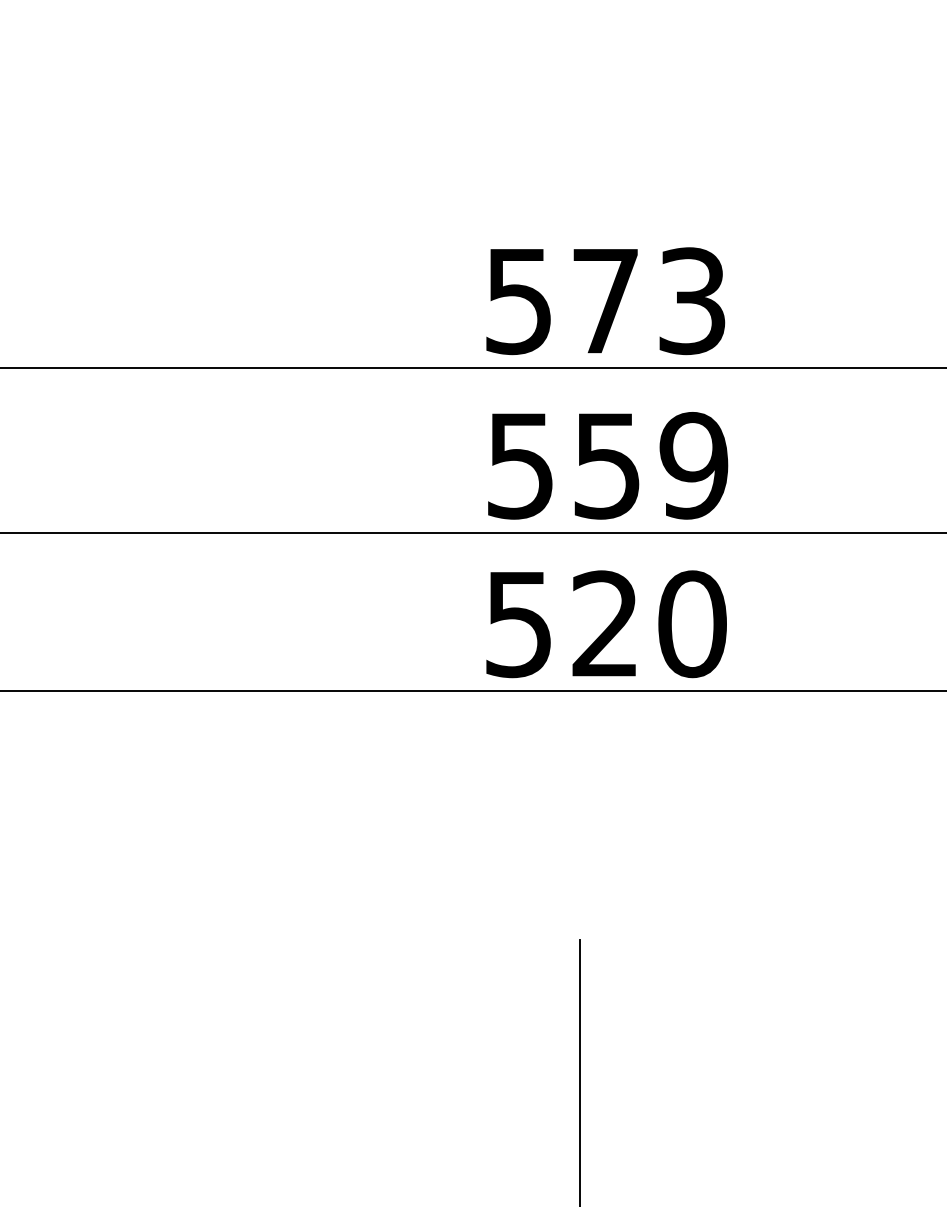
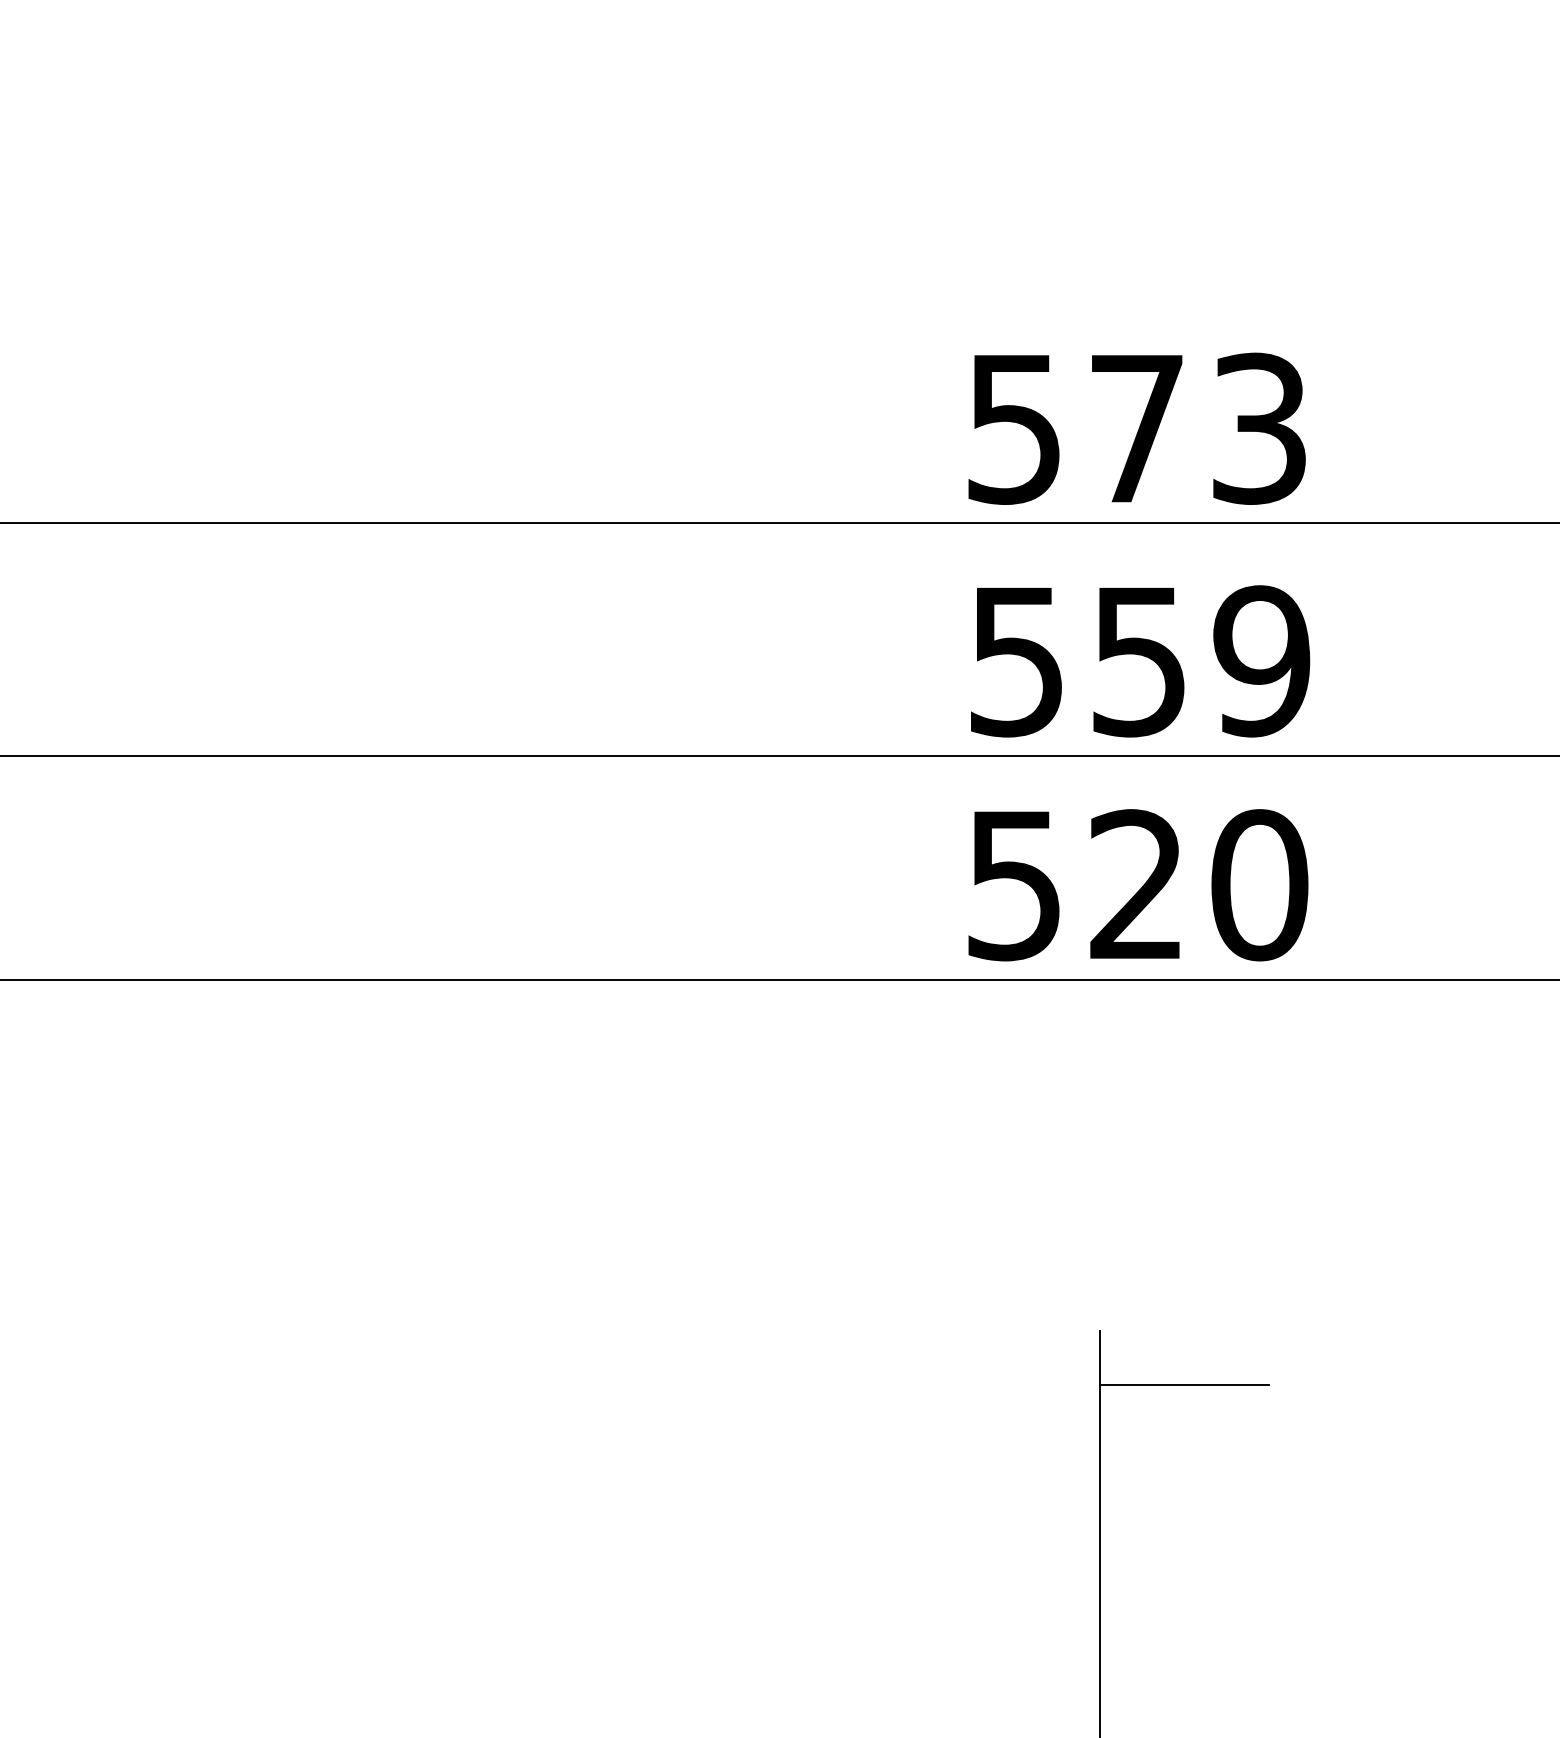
line: (639, 978) -> (1184, 1385), added

